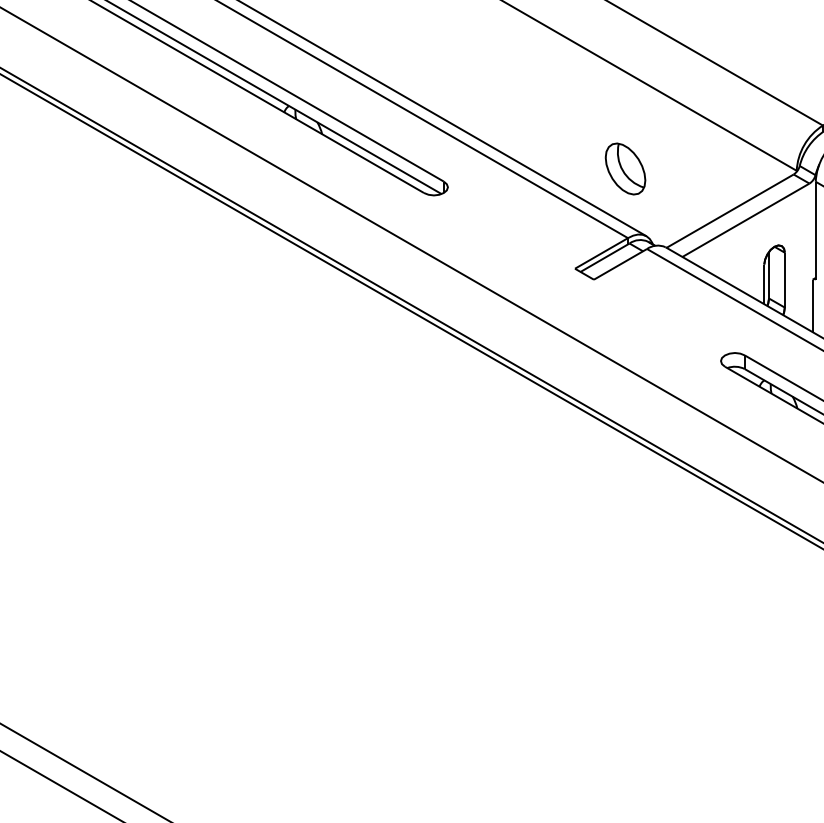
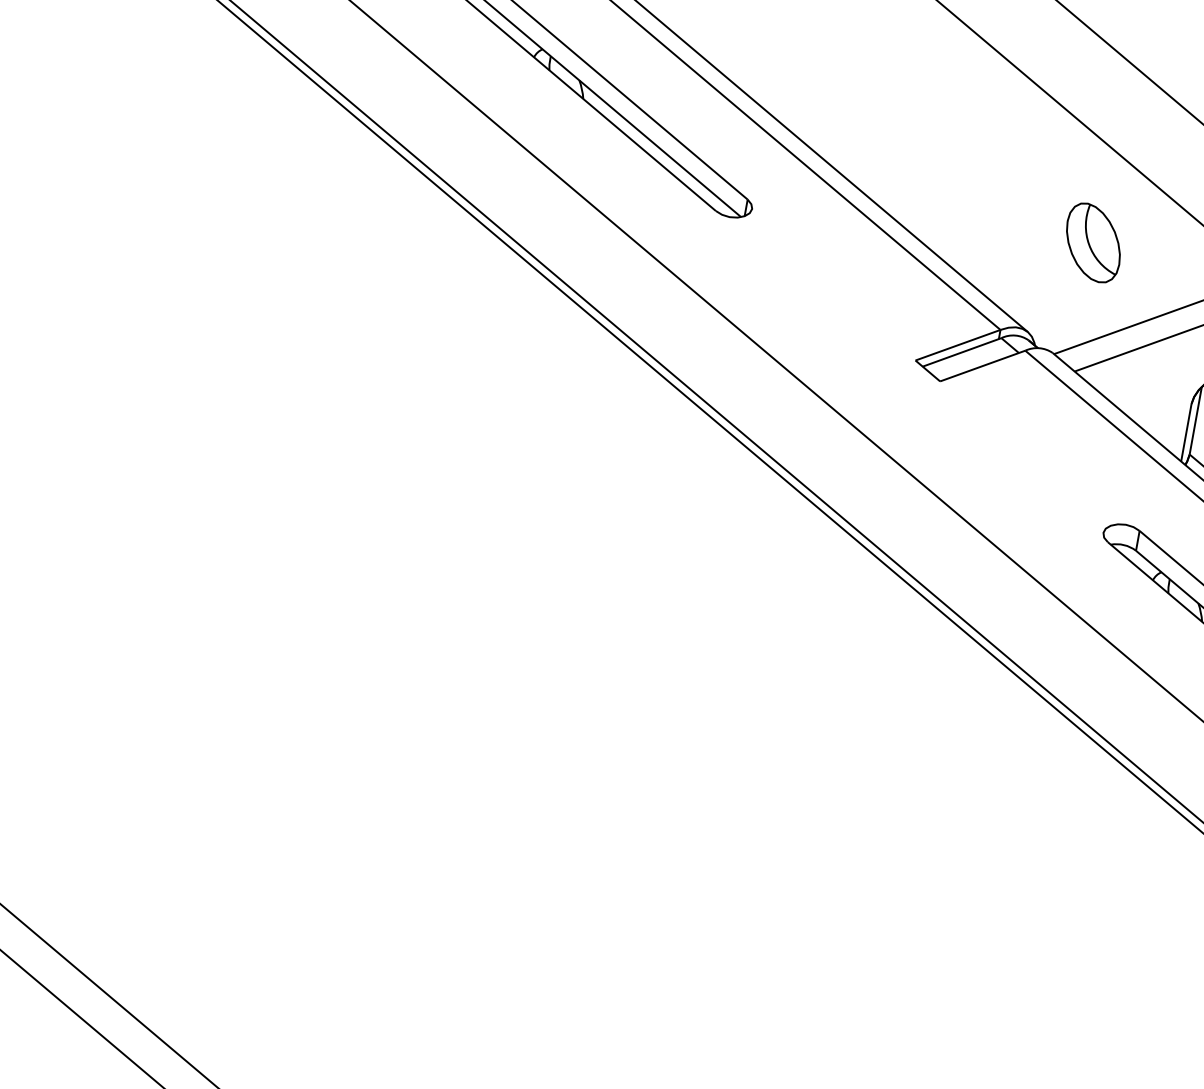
part: (625, 168) -> (1093, 242), moved

